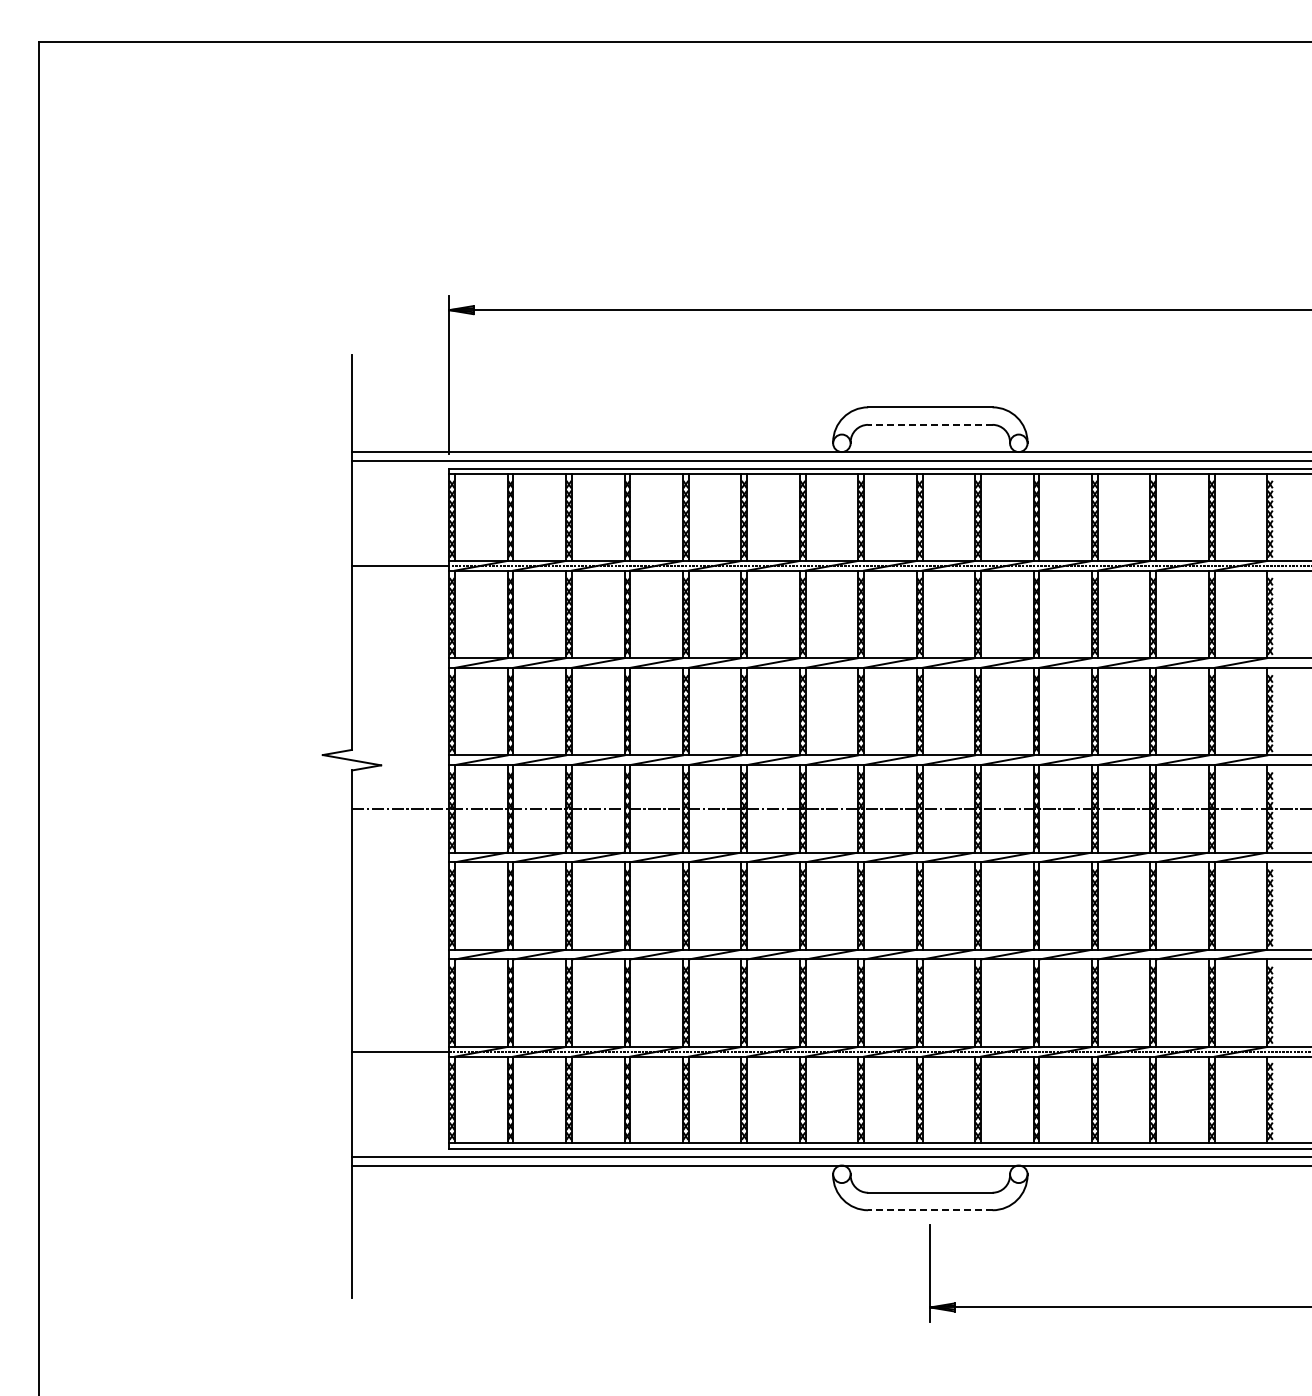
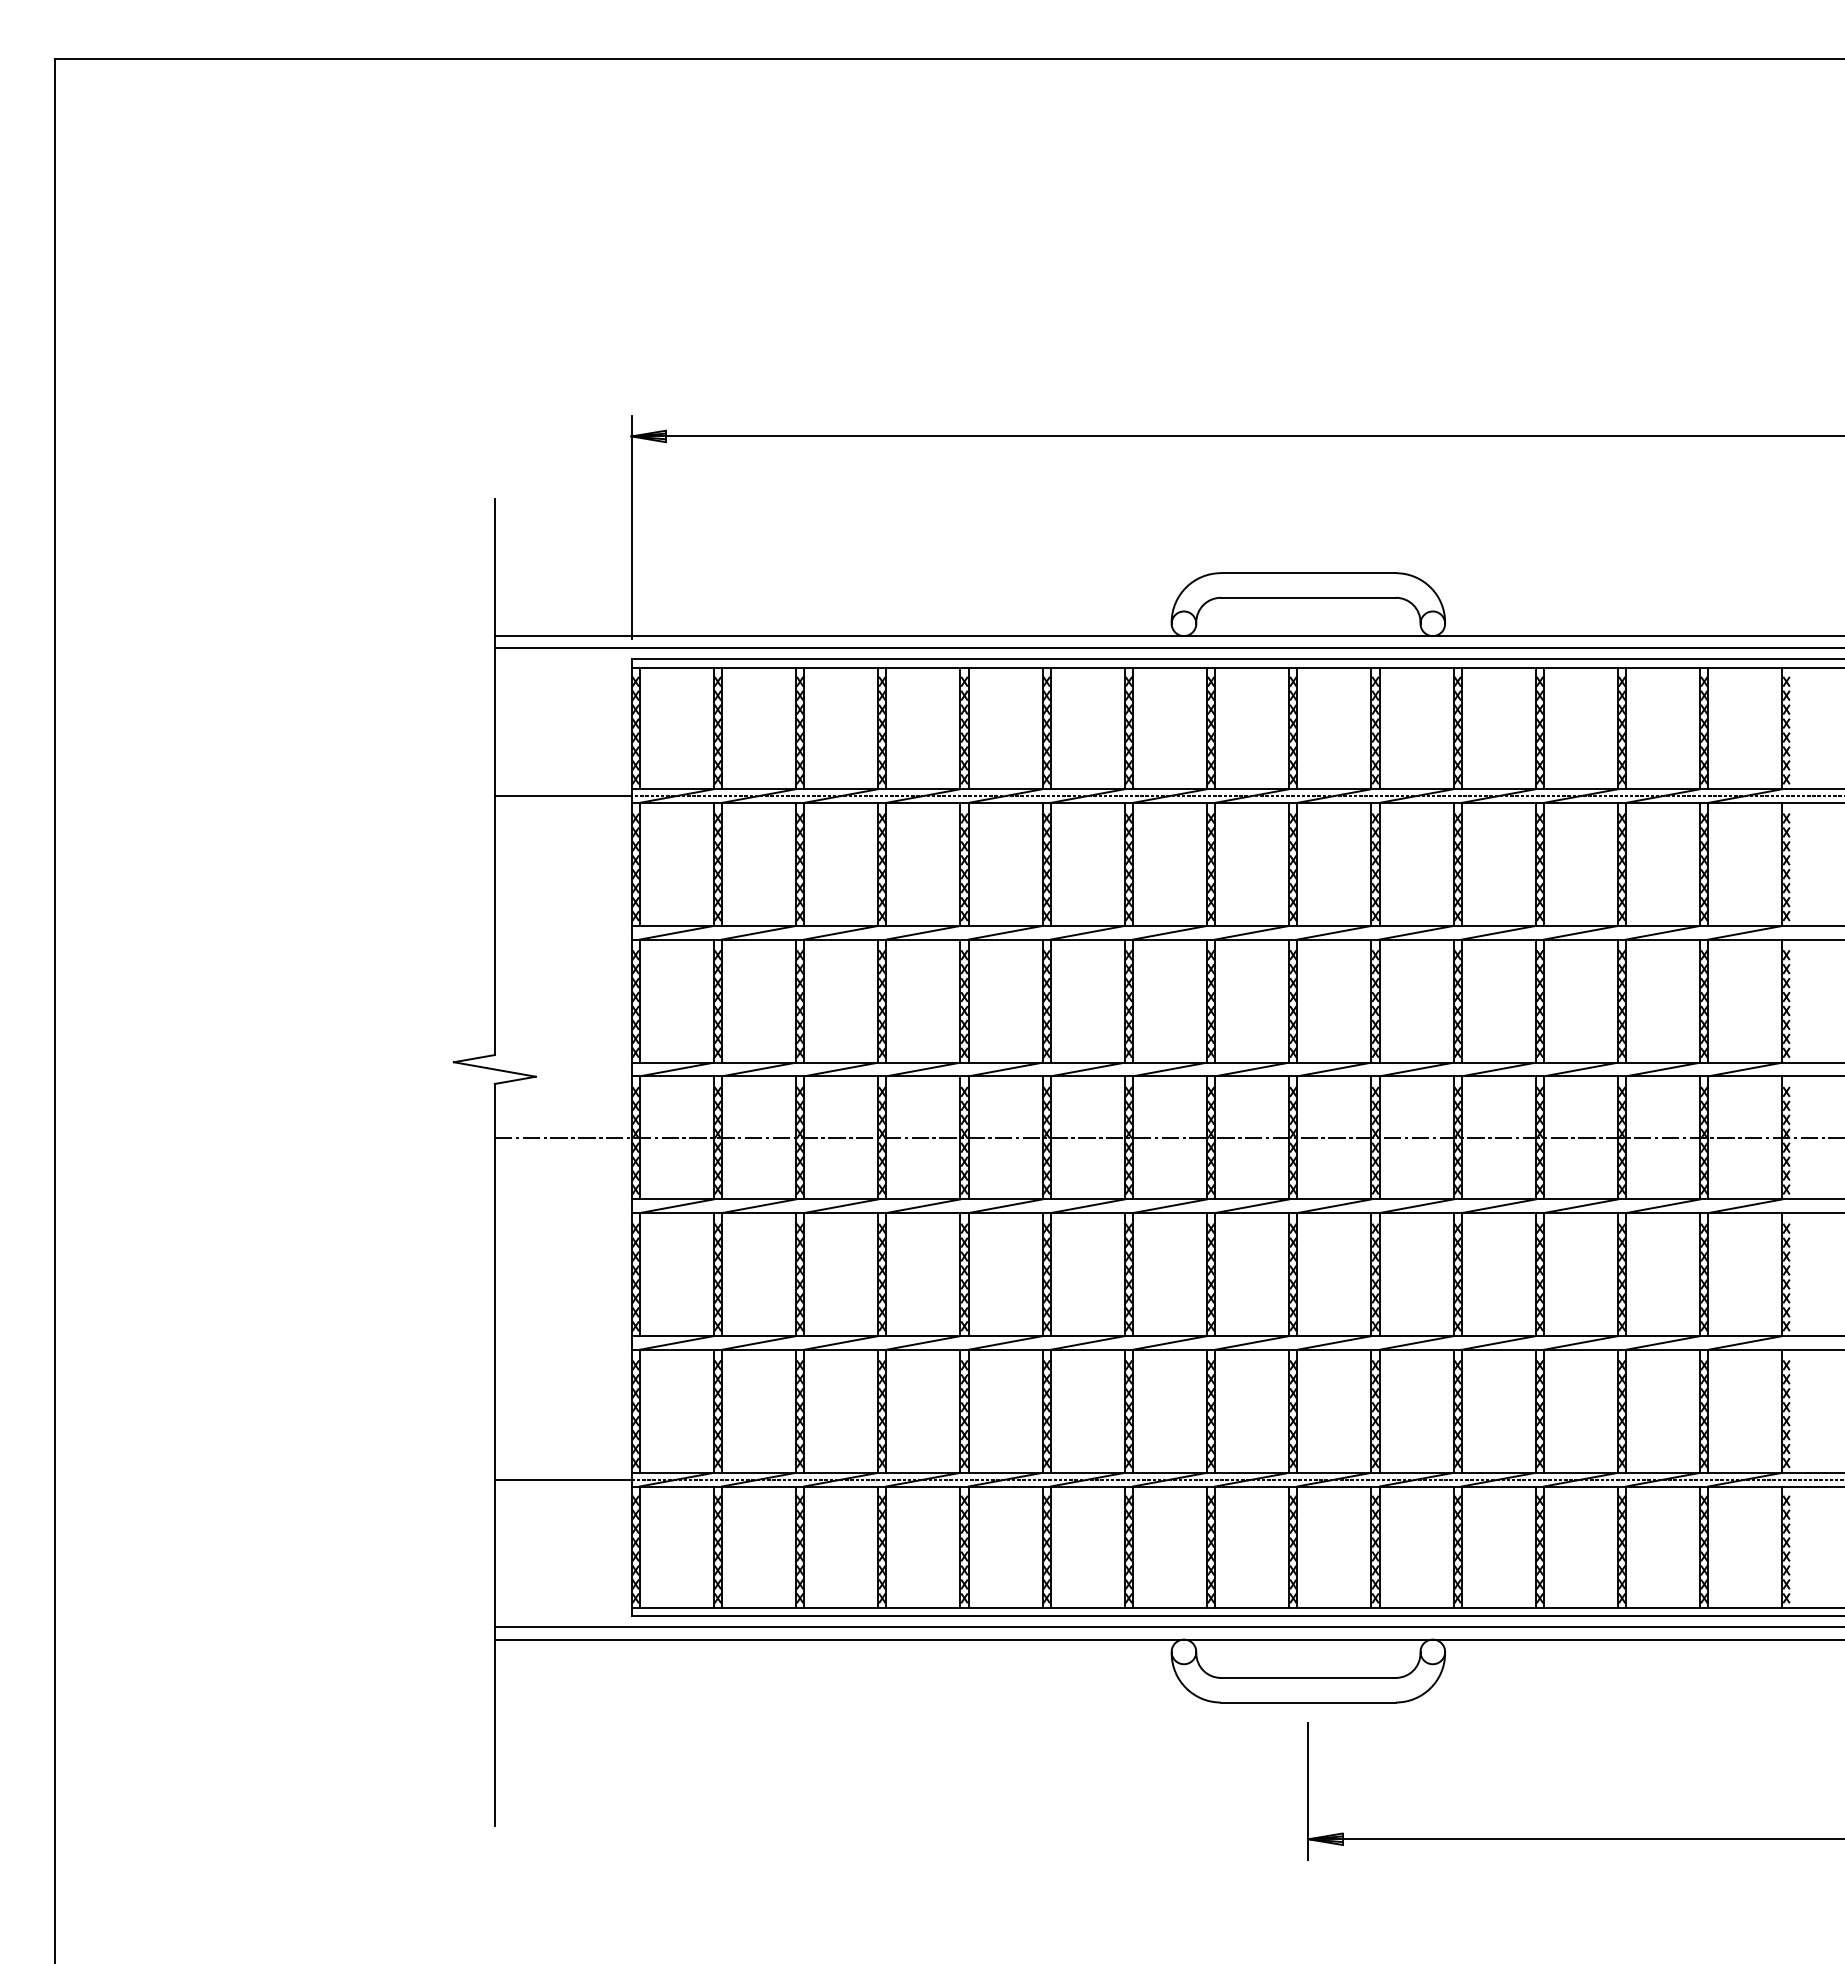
line: (929, 424) -> (1307, 597), dashed -> solid
line: (929, 1210) -> (1307, 1702), dashed -> solid

